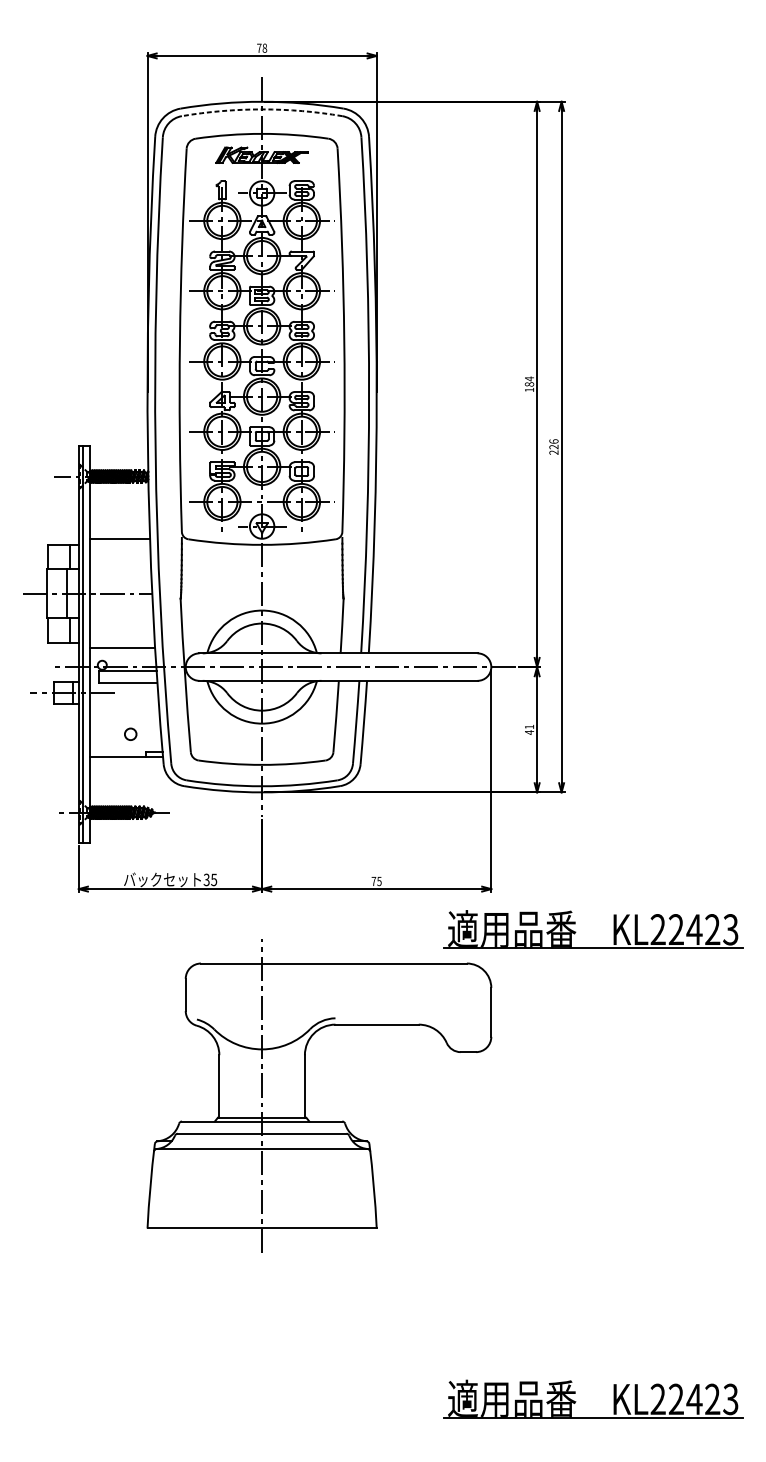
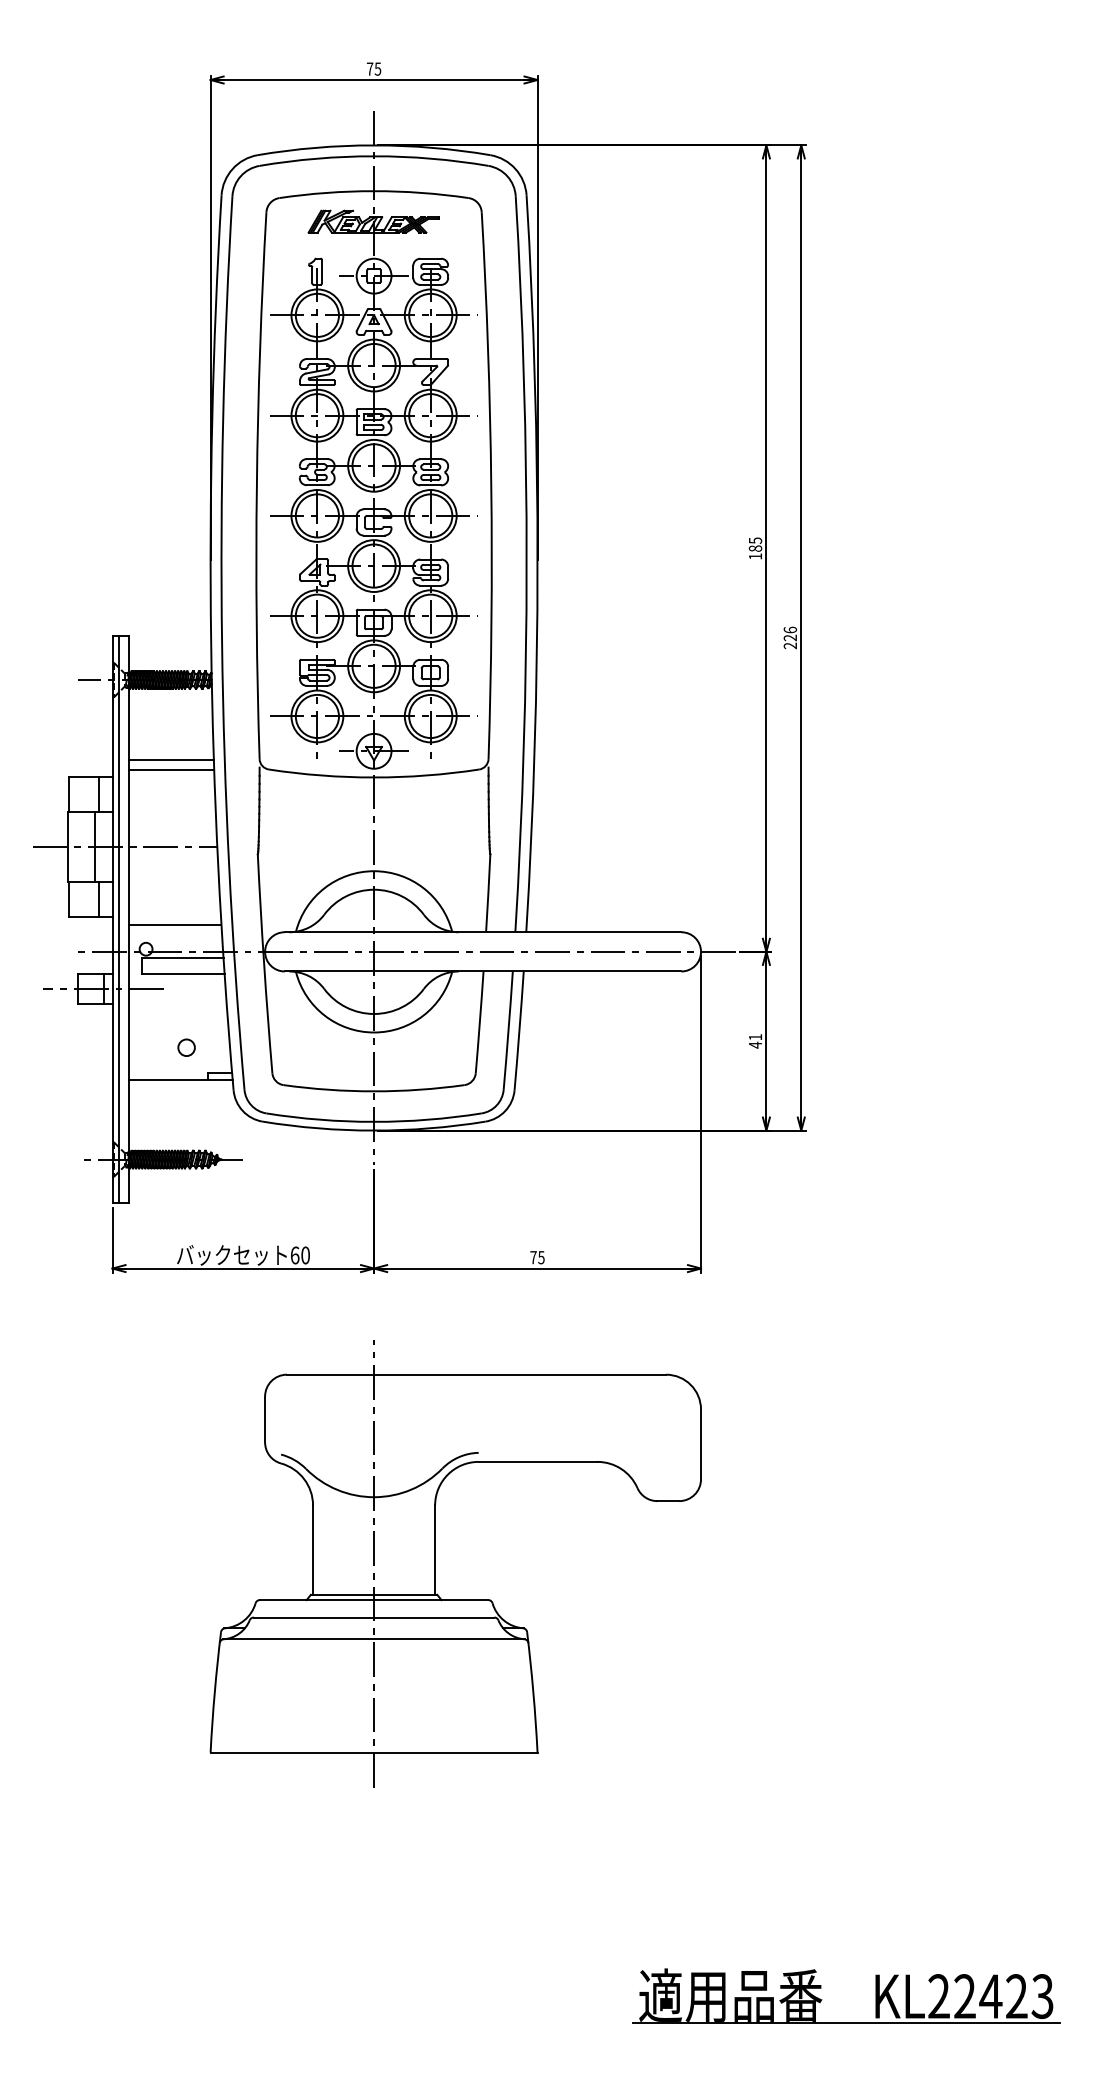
text: (264, 47) -> (377, 68), 78 -> 75
arc: (262, 109) -> (374, 156), dashed -> solid
text: (529, 378) -> (755, 540), 184 -> 185
line: (120, 532) -> (171, 759), added
text: (209, 879) -> (299, 1255), 35 -> 60
part: (576, 931) -> (822, 1329), removed

